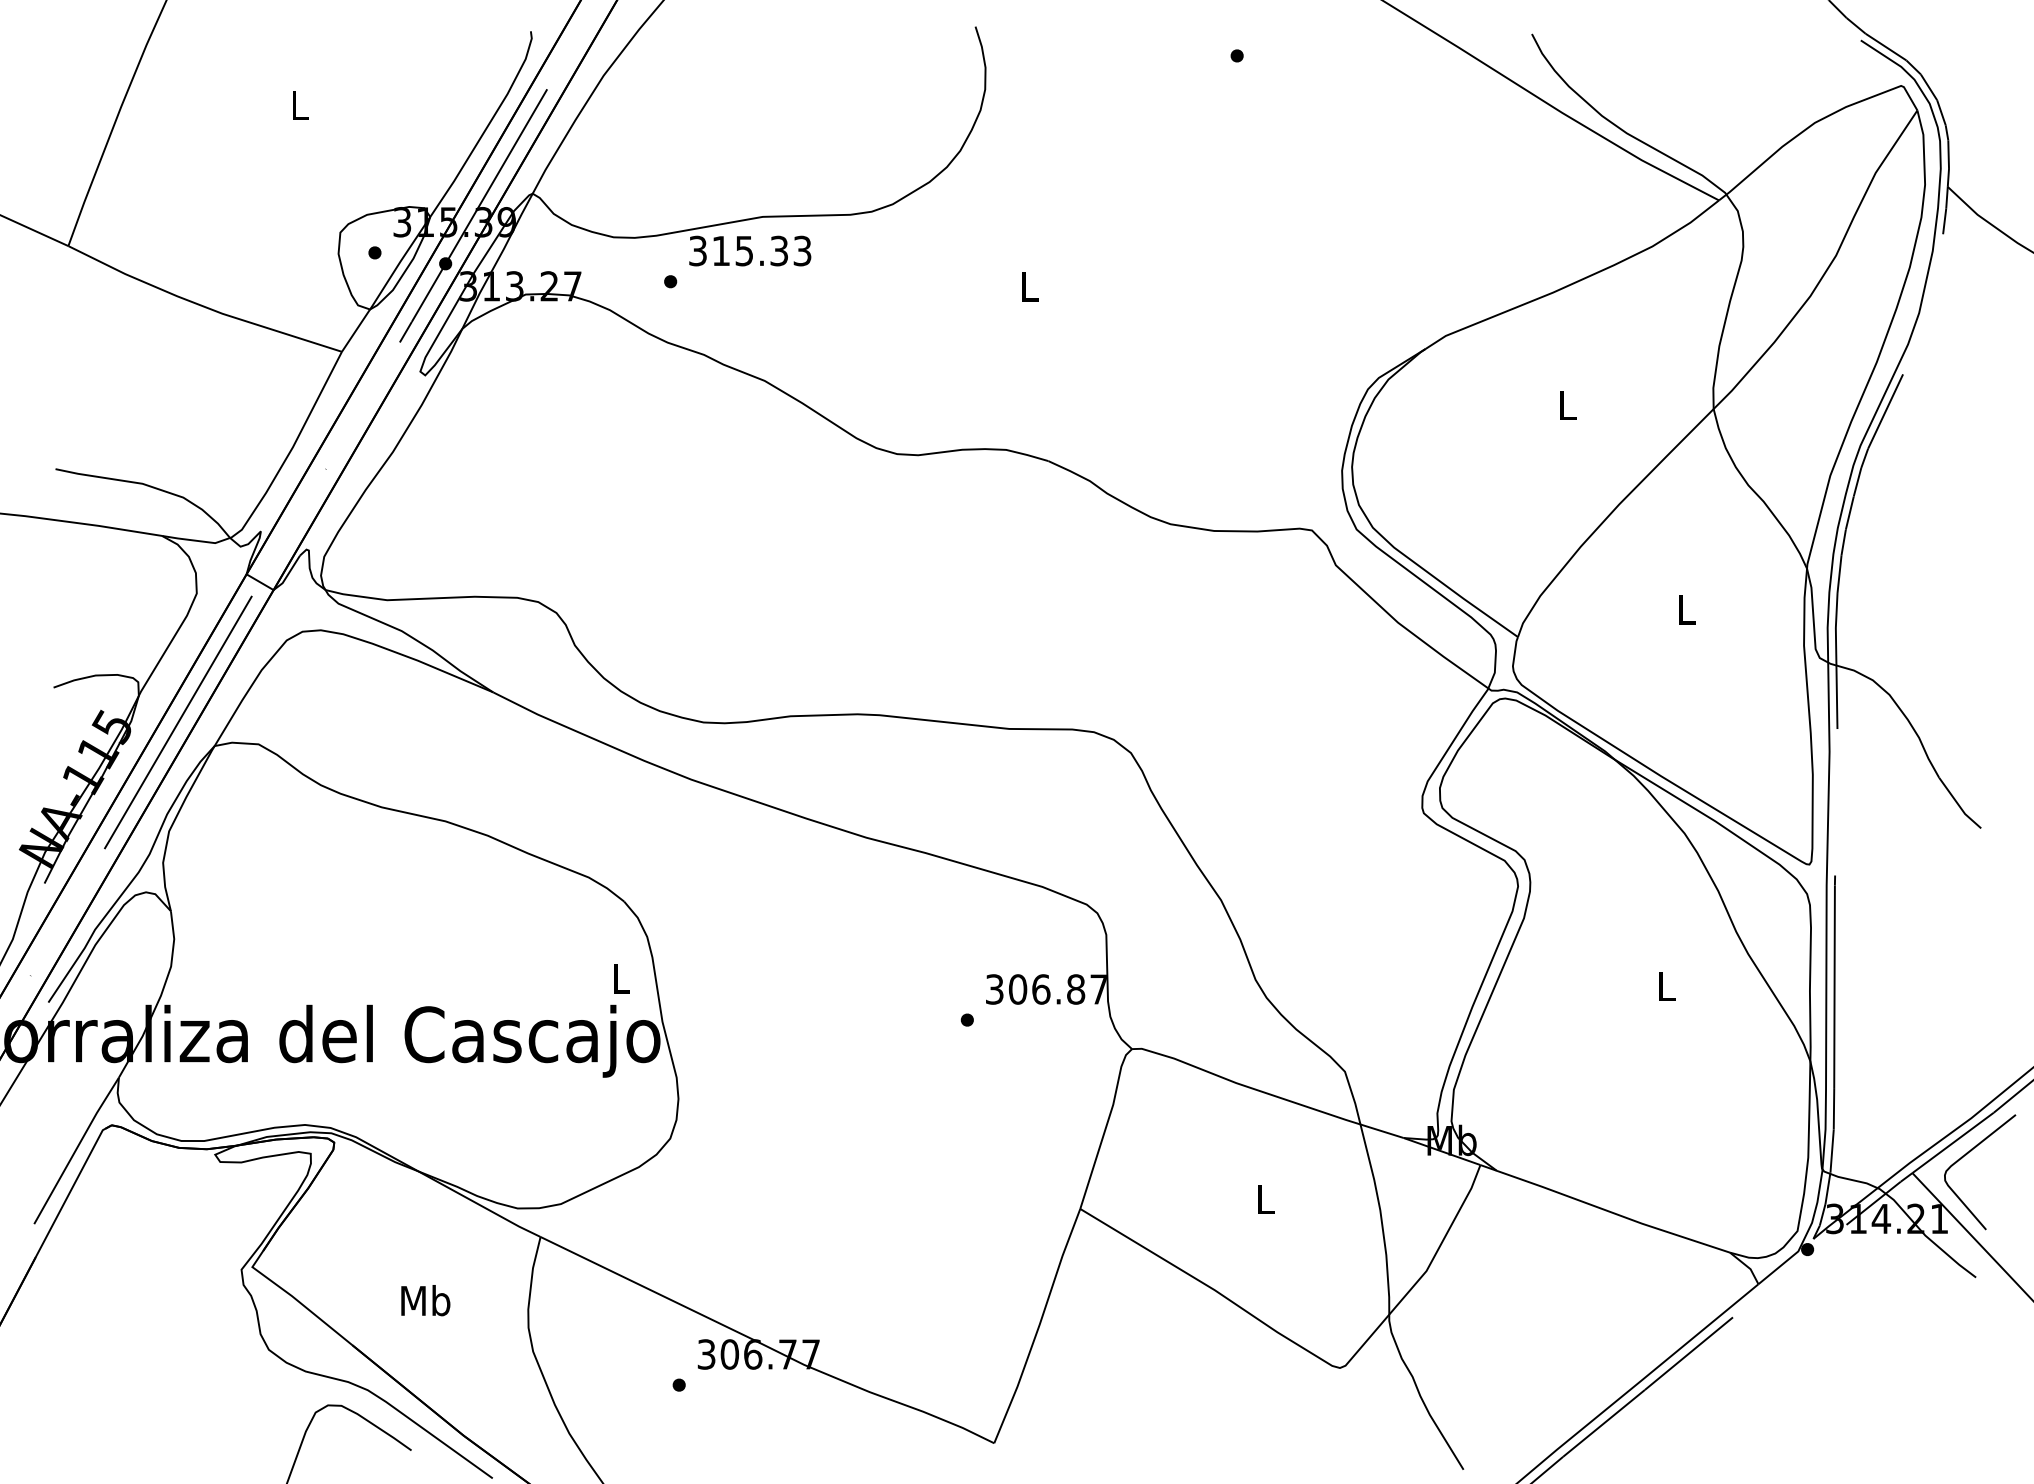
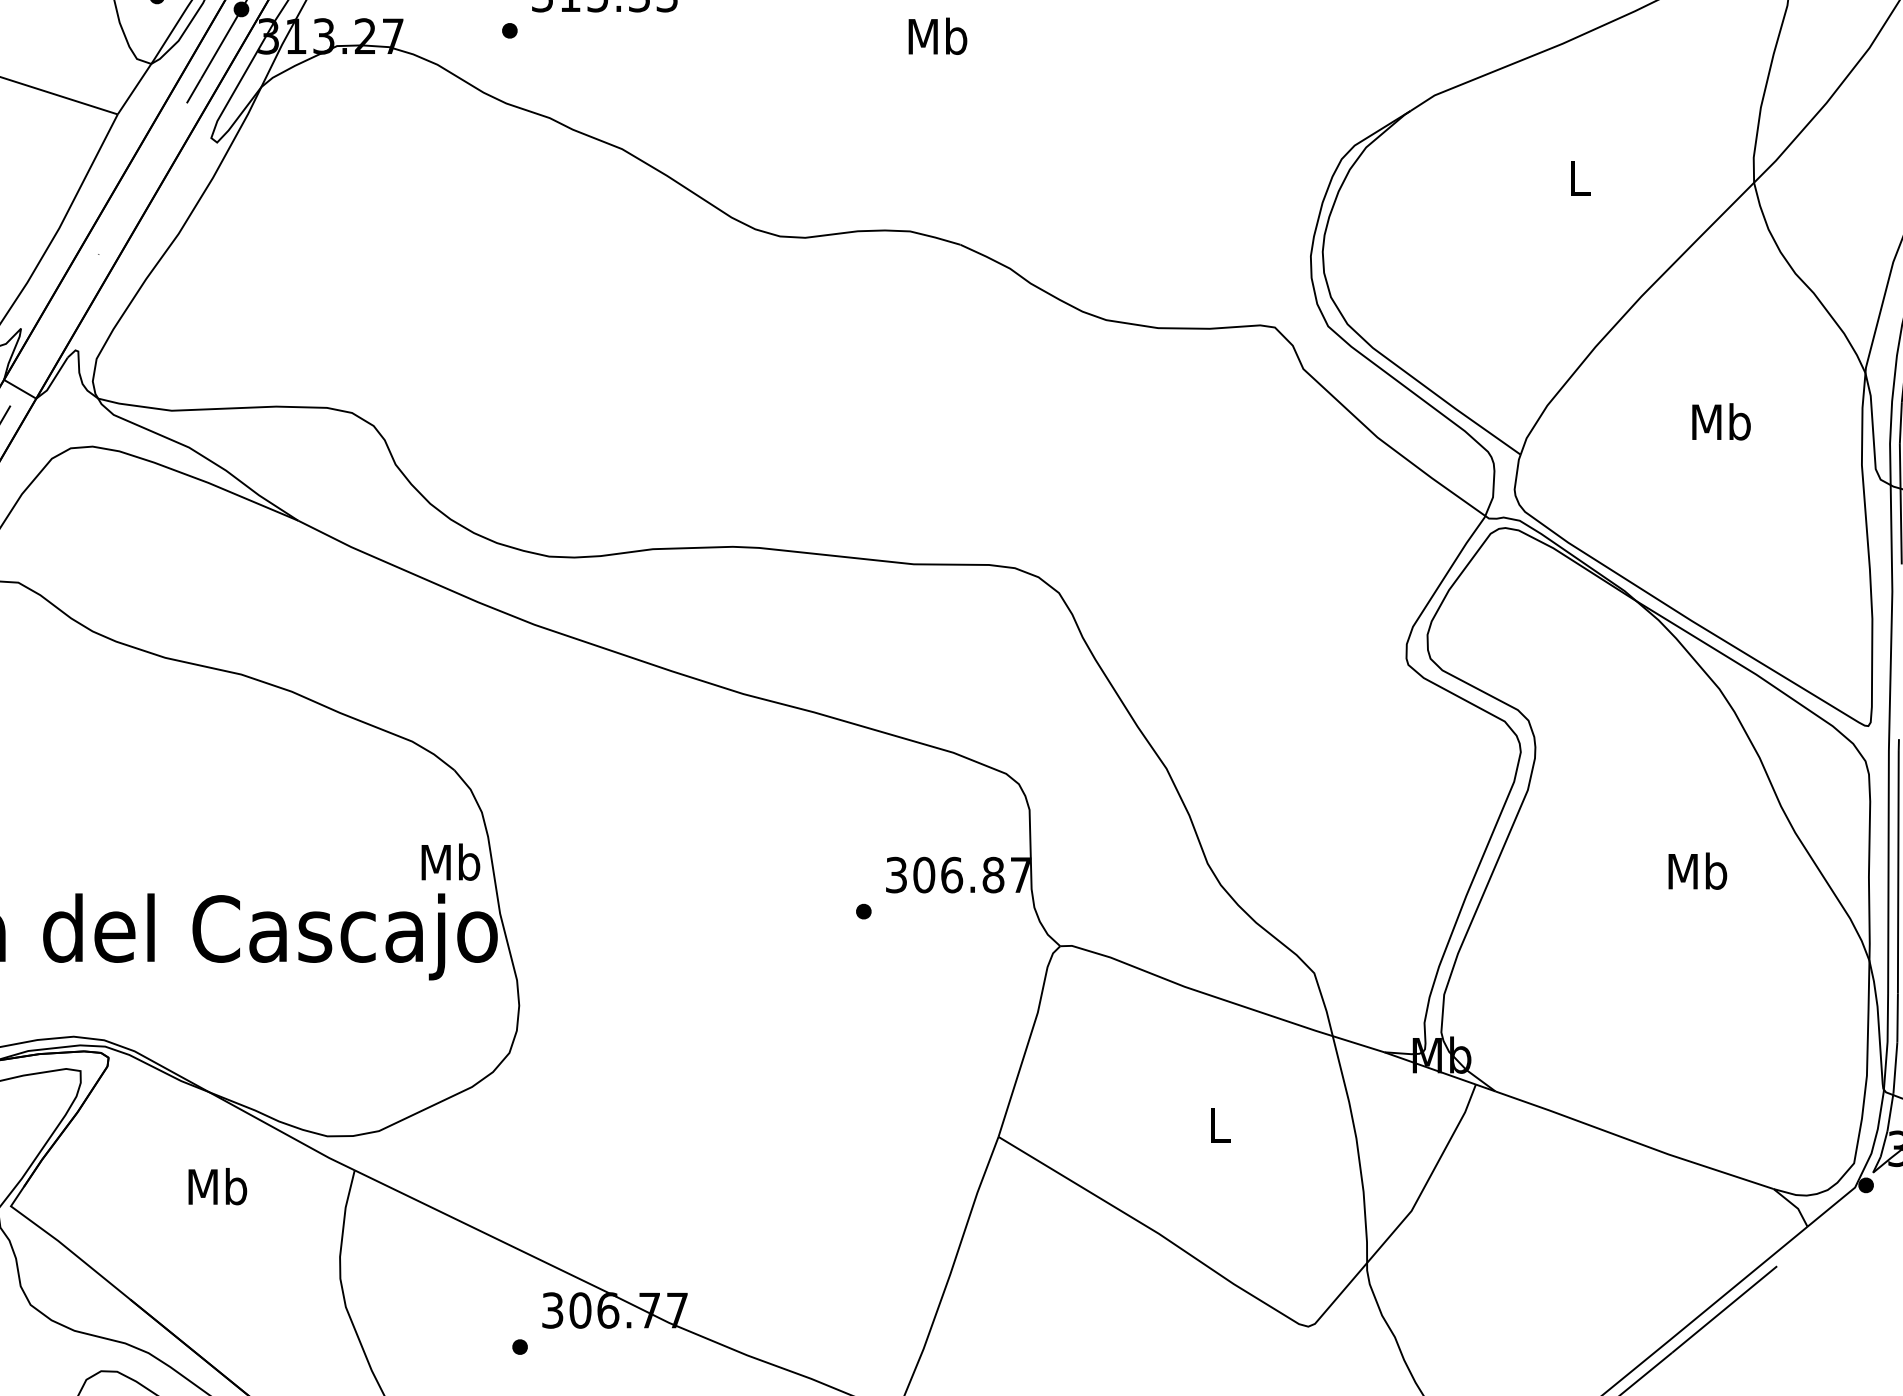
text: (1029, 285) -> (937, 35), L -> Mb
text: (1685, 609) -> (1720, 421), L -> Mb
text: (620, 978) -> (450, 861), L -> Mb
text: (1666, 985) -> (1697, 870), L -> Mb
text: (425, 1300) -> (217, 1186), moved

